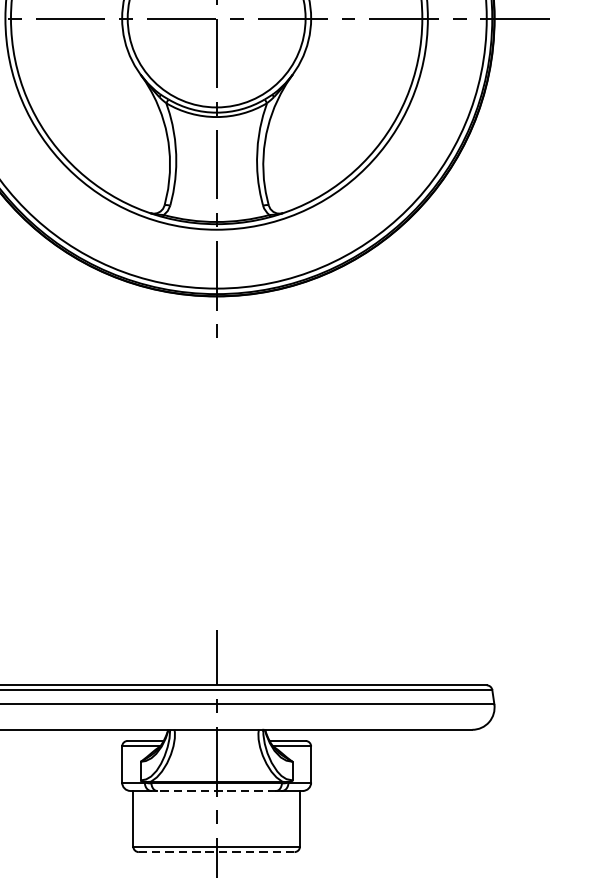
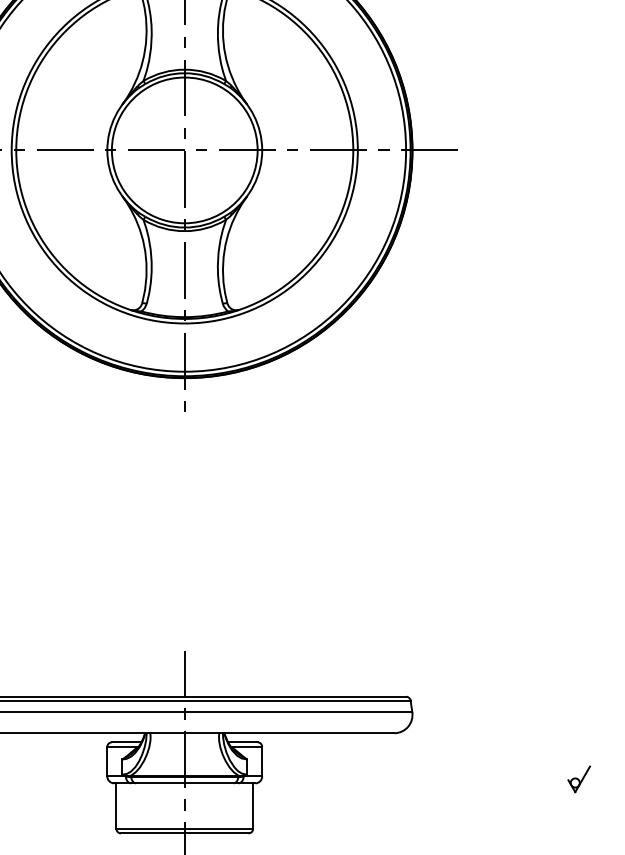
line: (216, 791) -> (184, 783), dashed -> solid
line: (216, 852) -> (184, 833), dashed -> solid

